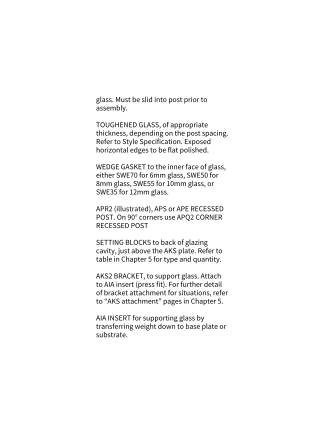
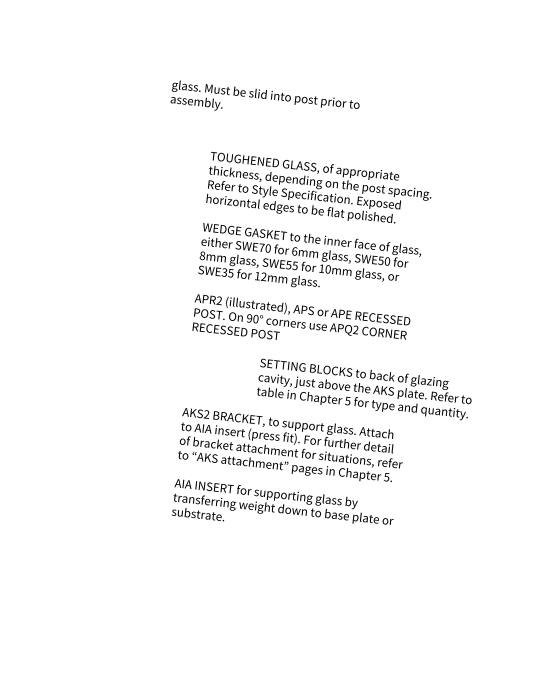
text: (151, 103) -> (264, 101), moved
text: (158, 251) -> (363, 389), moved

